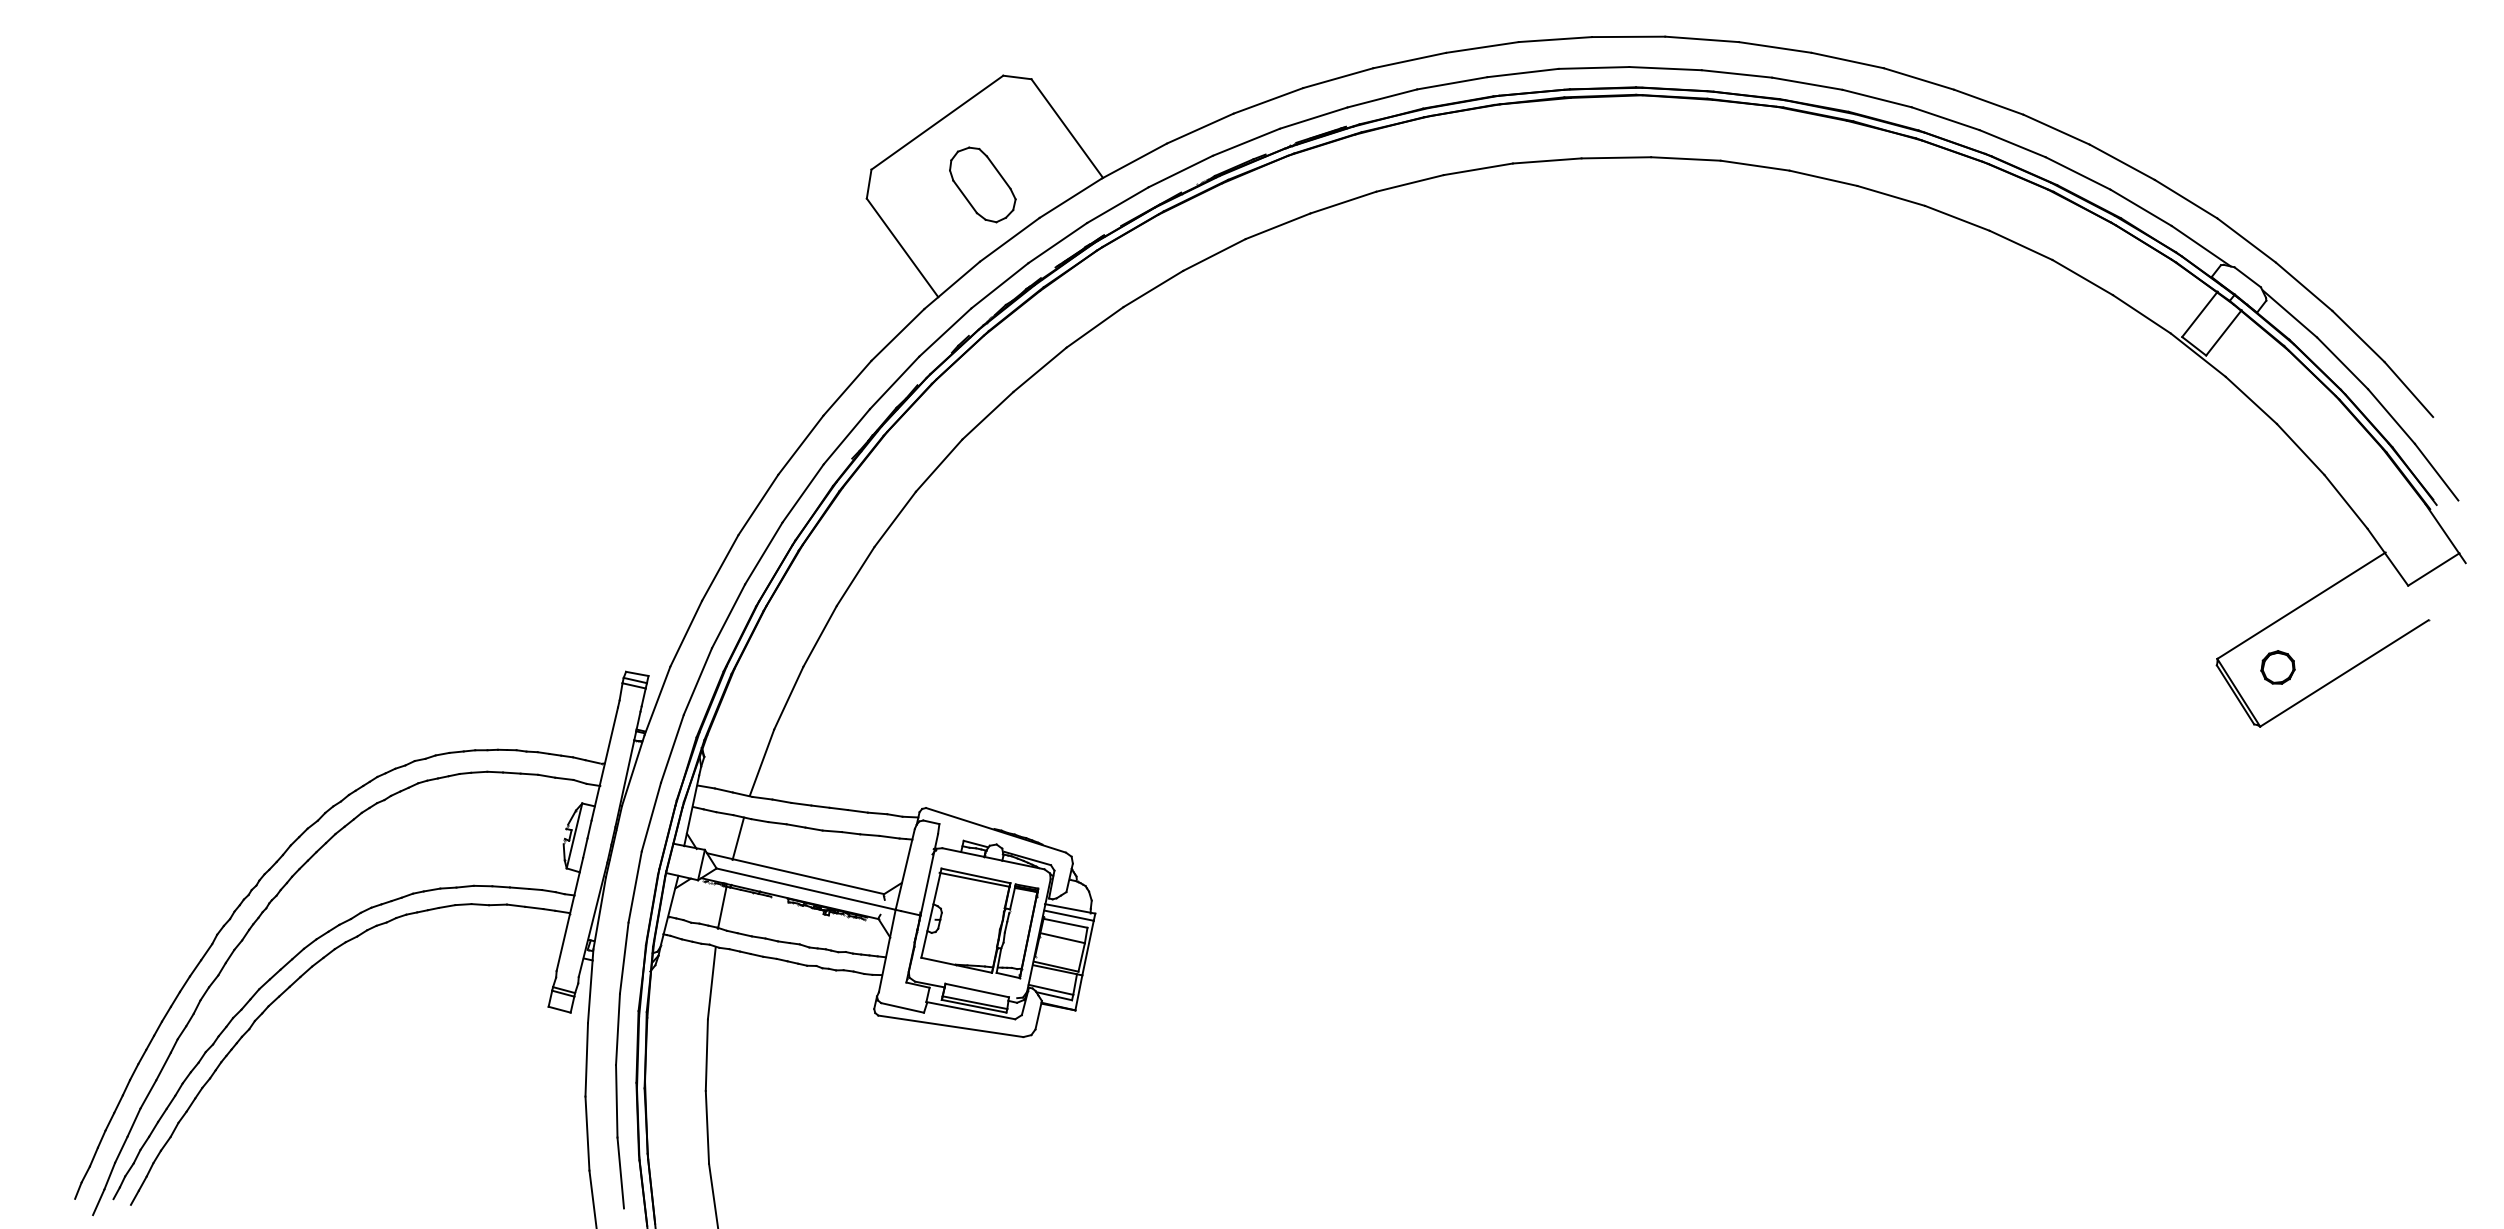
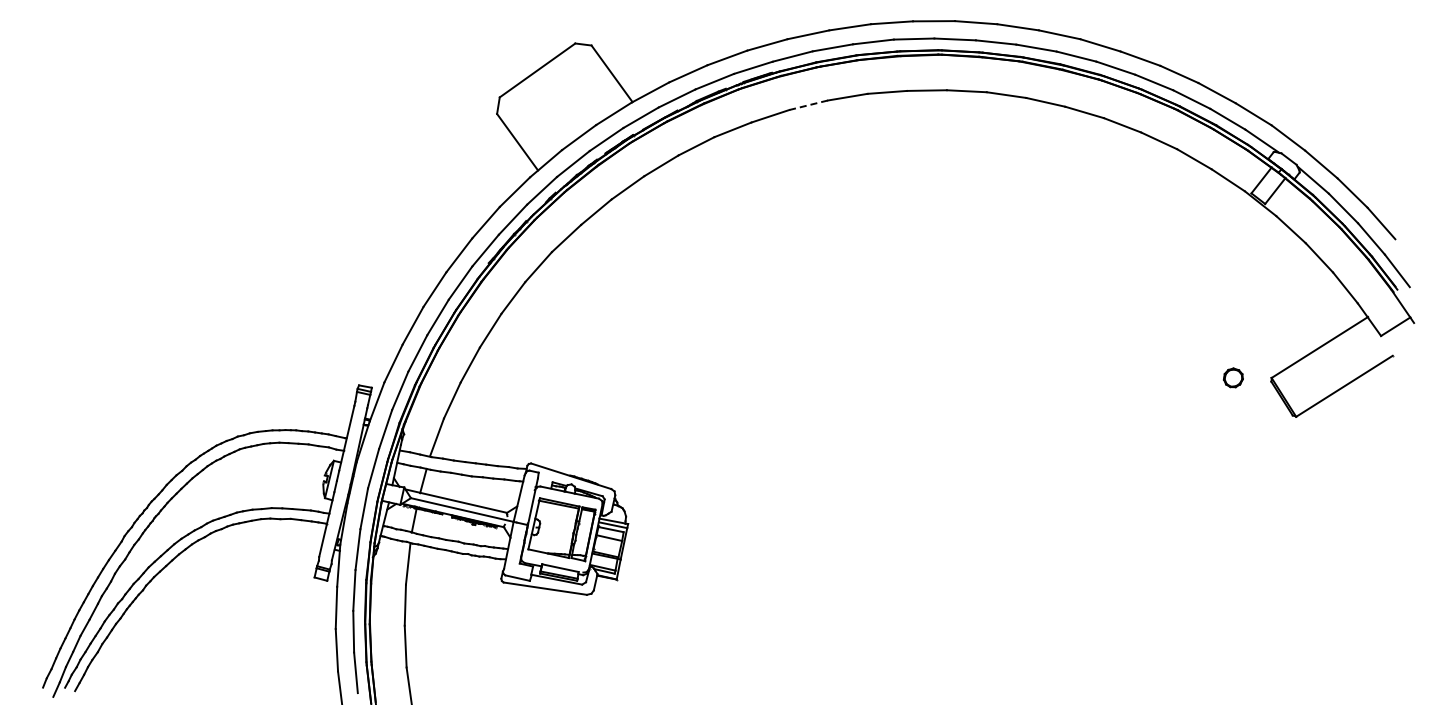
part: (982, 183) -> (563, 105), removed
line: (1409, 183) -> (808, 105), solid -> dashed
part: (2276, 666) -> (1232, 377), moved

